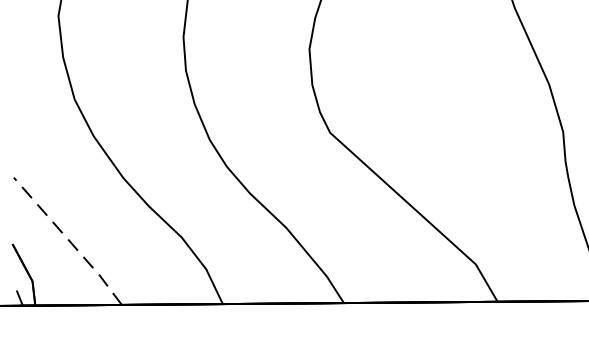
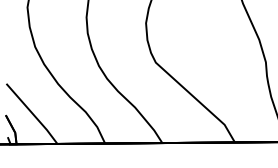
line: (69, 240) -> (32, 113), dashed -> solid

